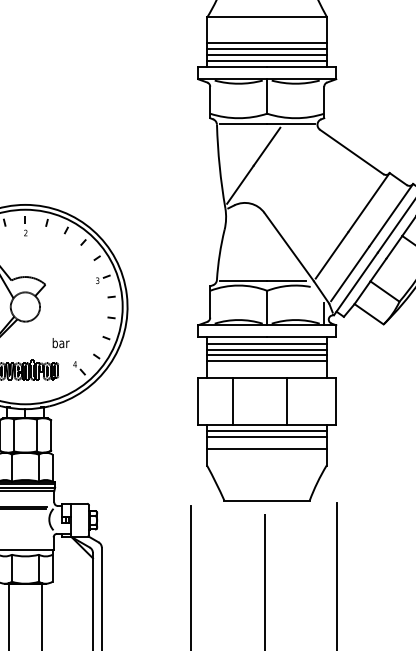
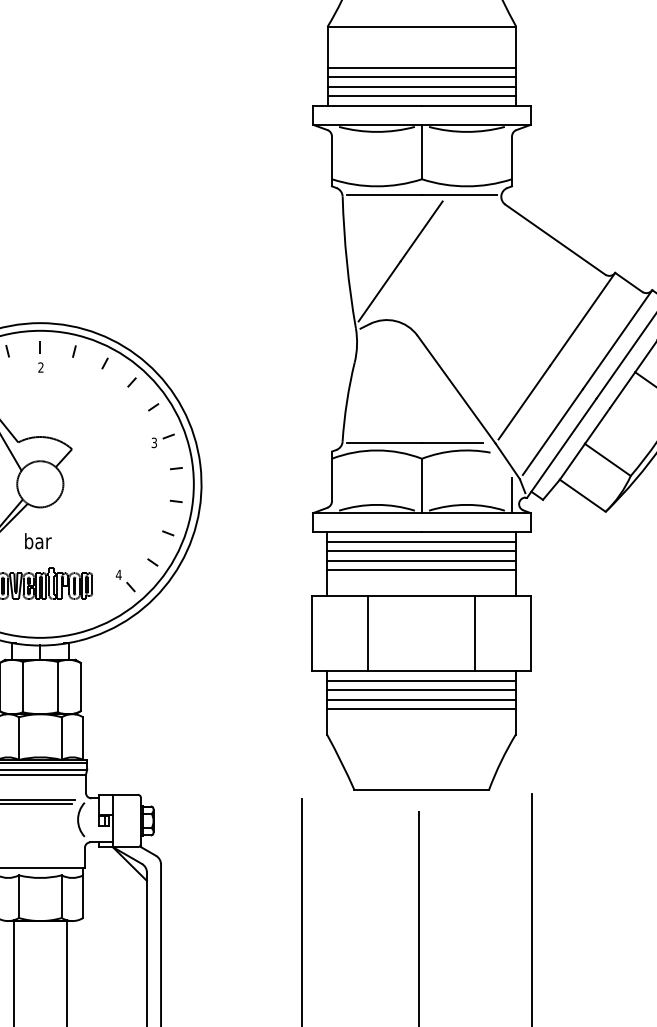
text: (60, 343) -> (37, 541), moved
line: (286, 401) -> (474, 633), moved
line: (266, 443) -> (420, 699), added

